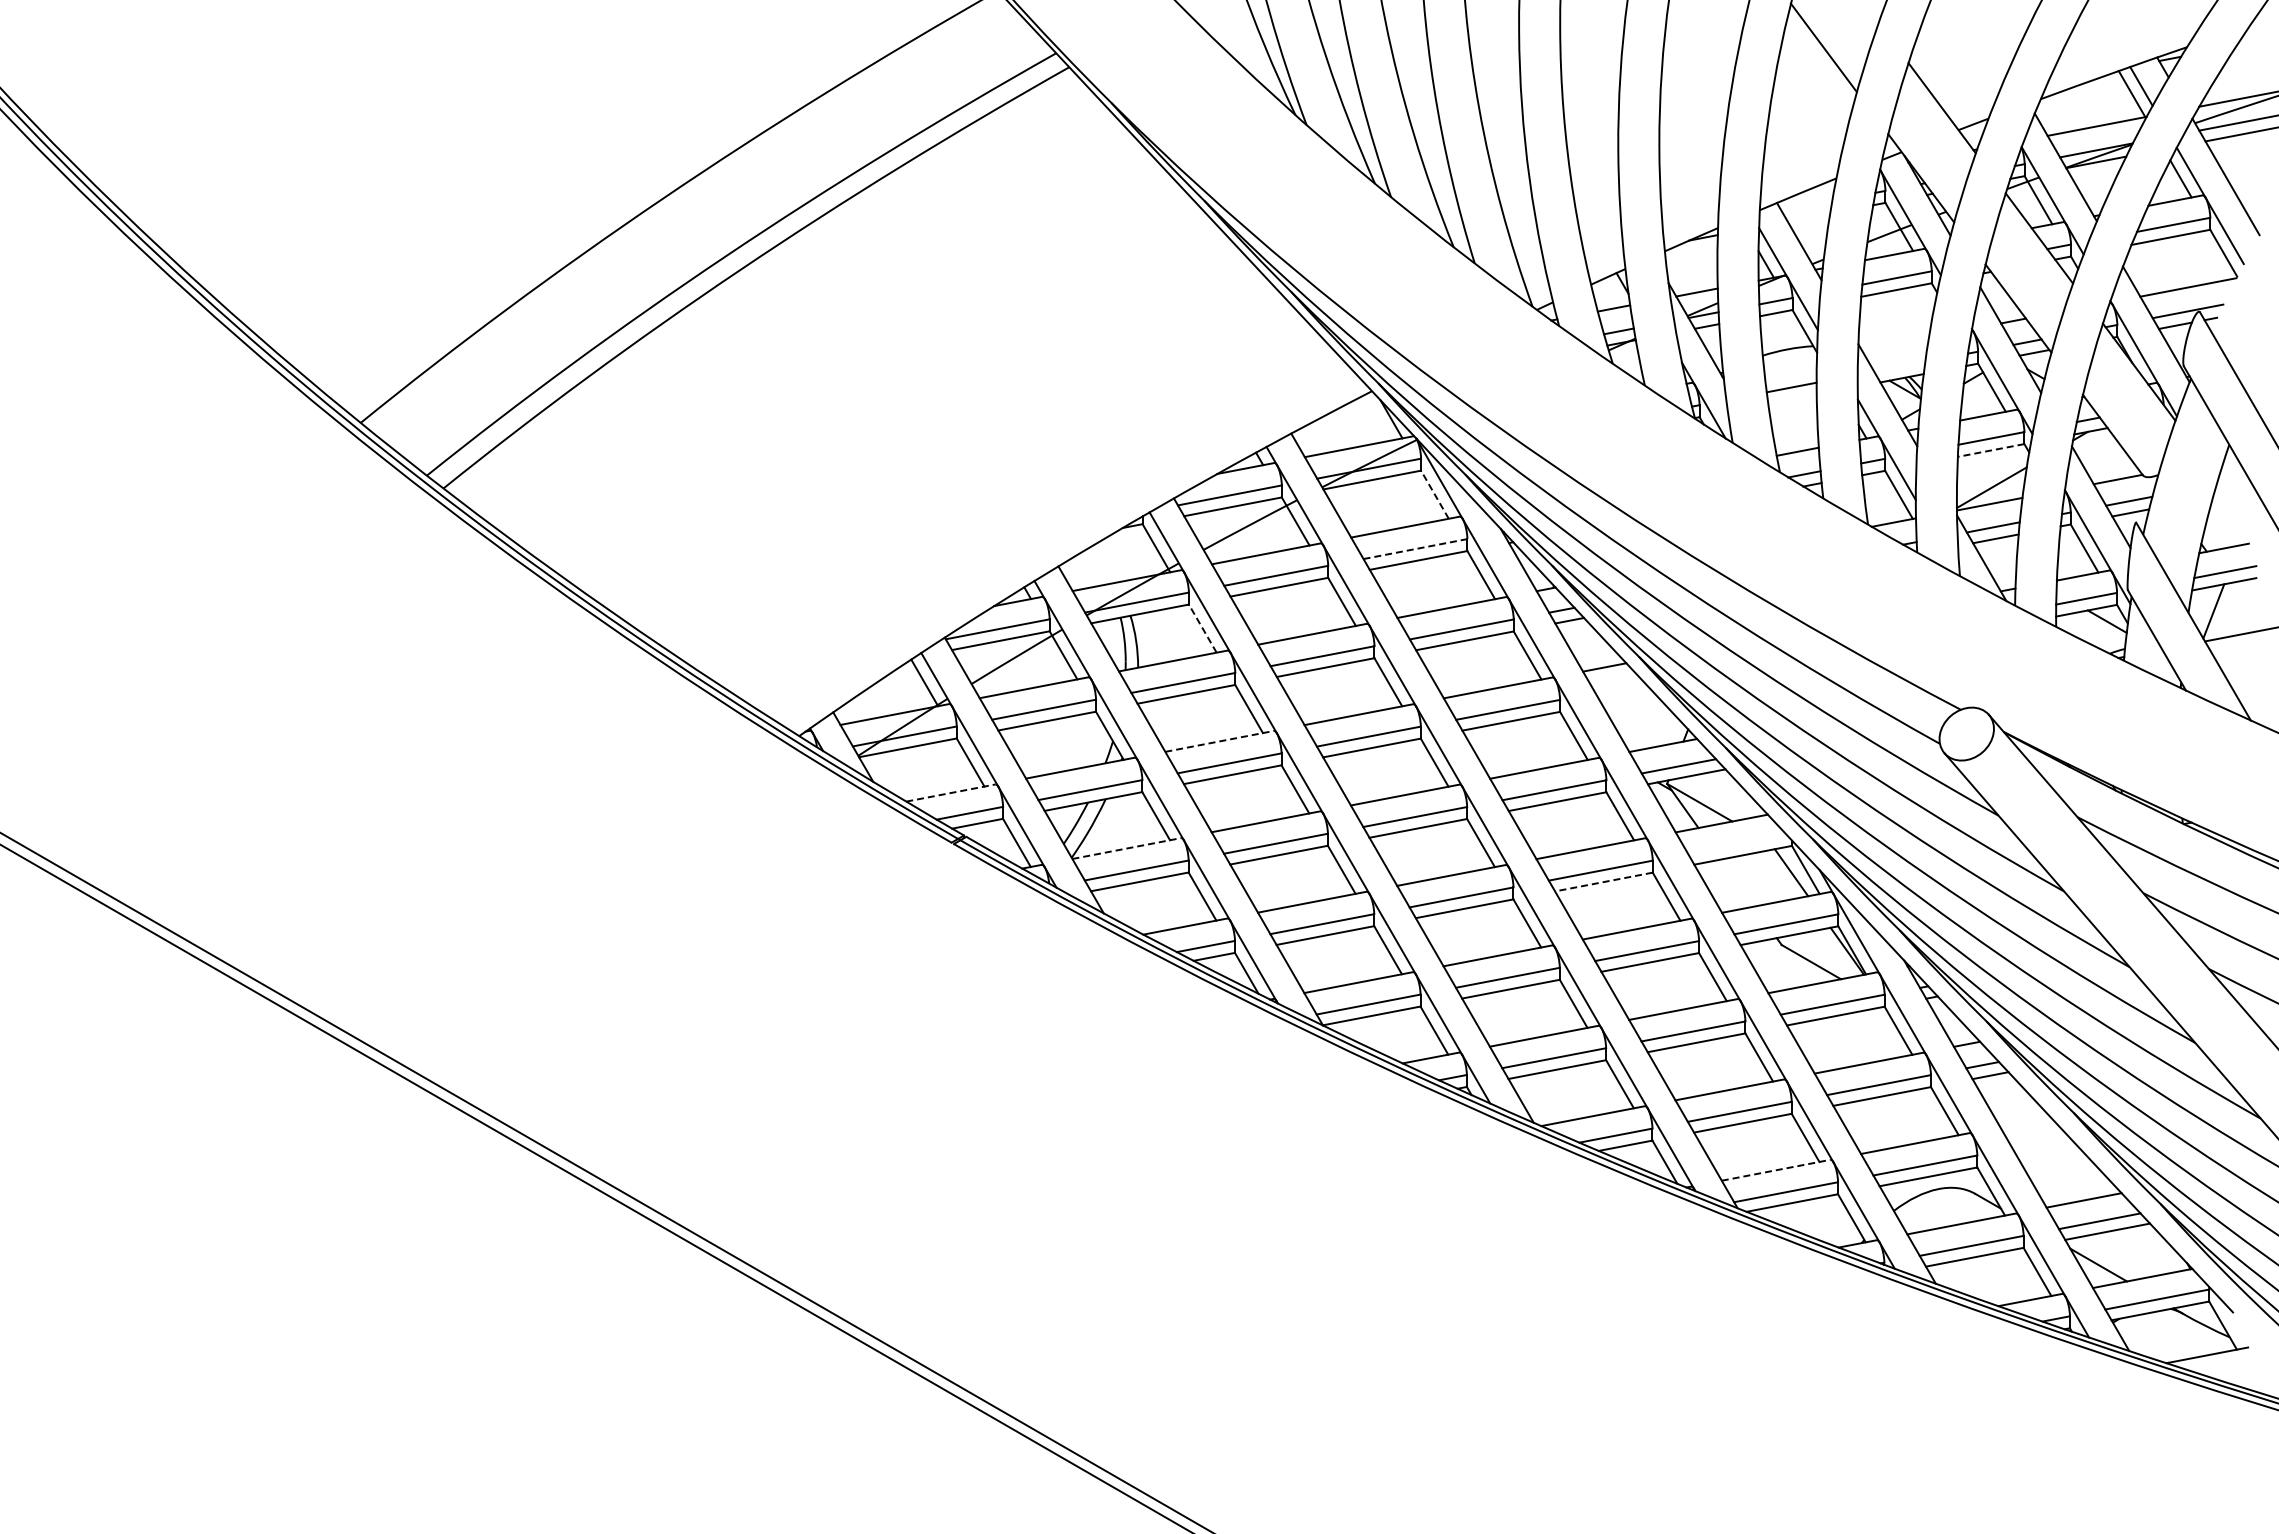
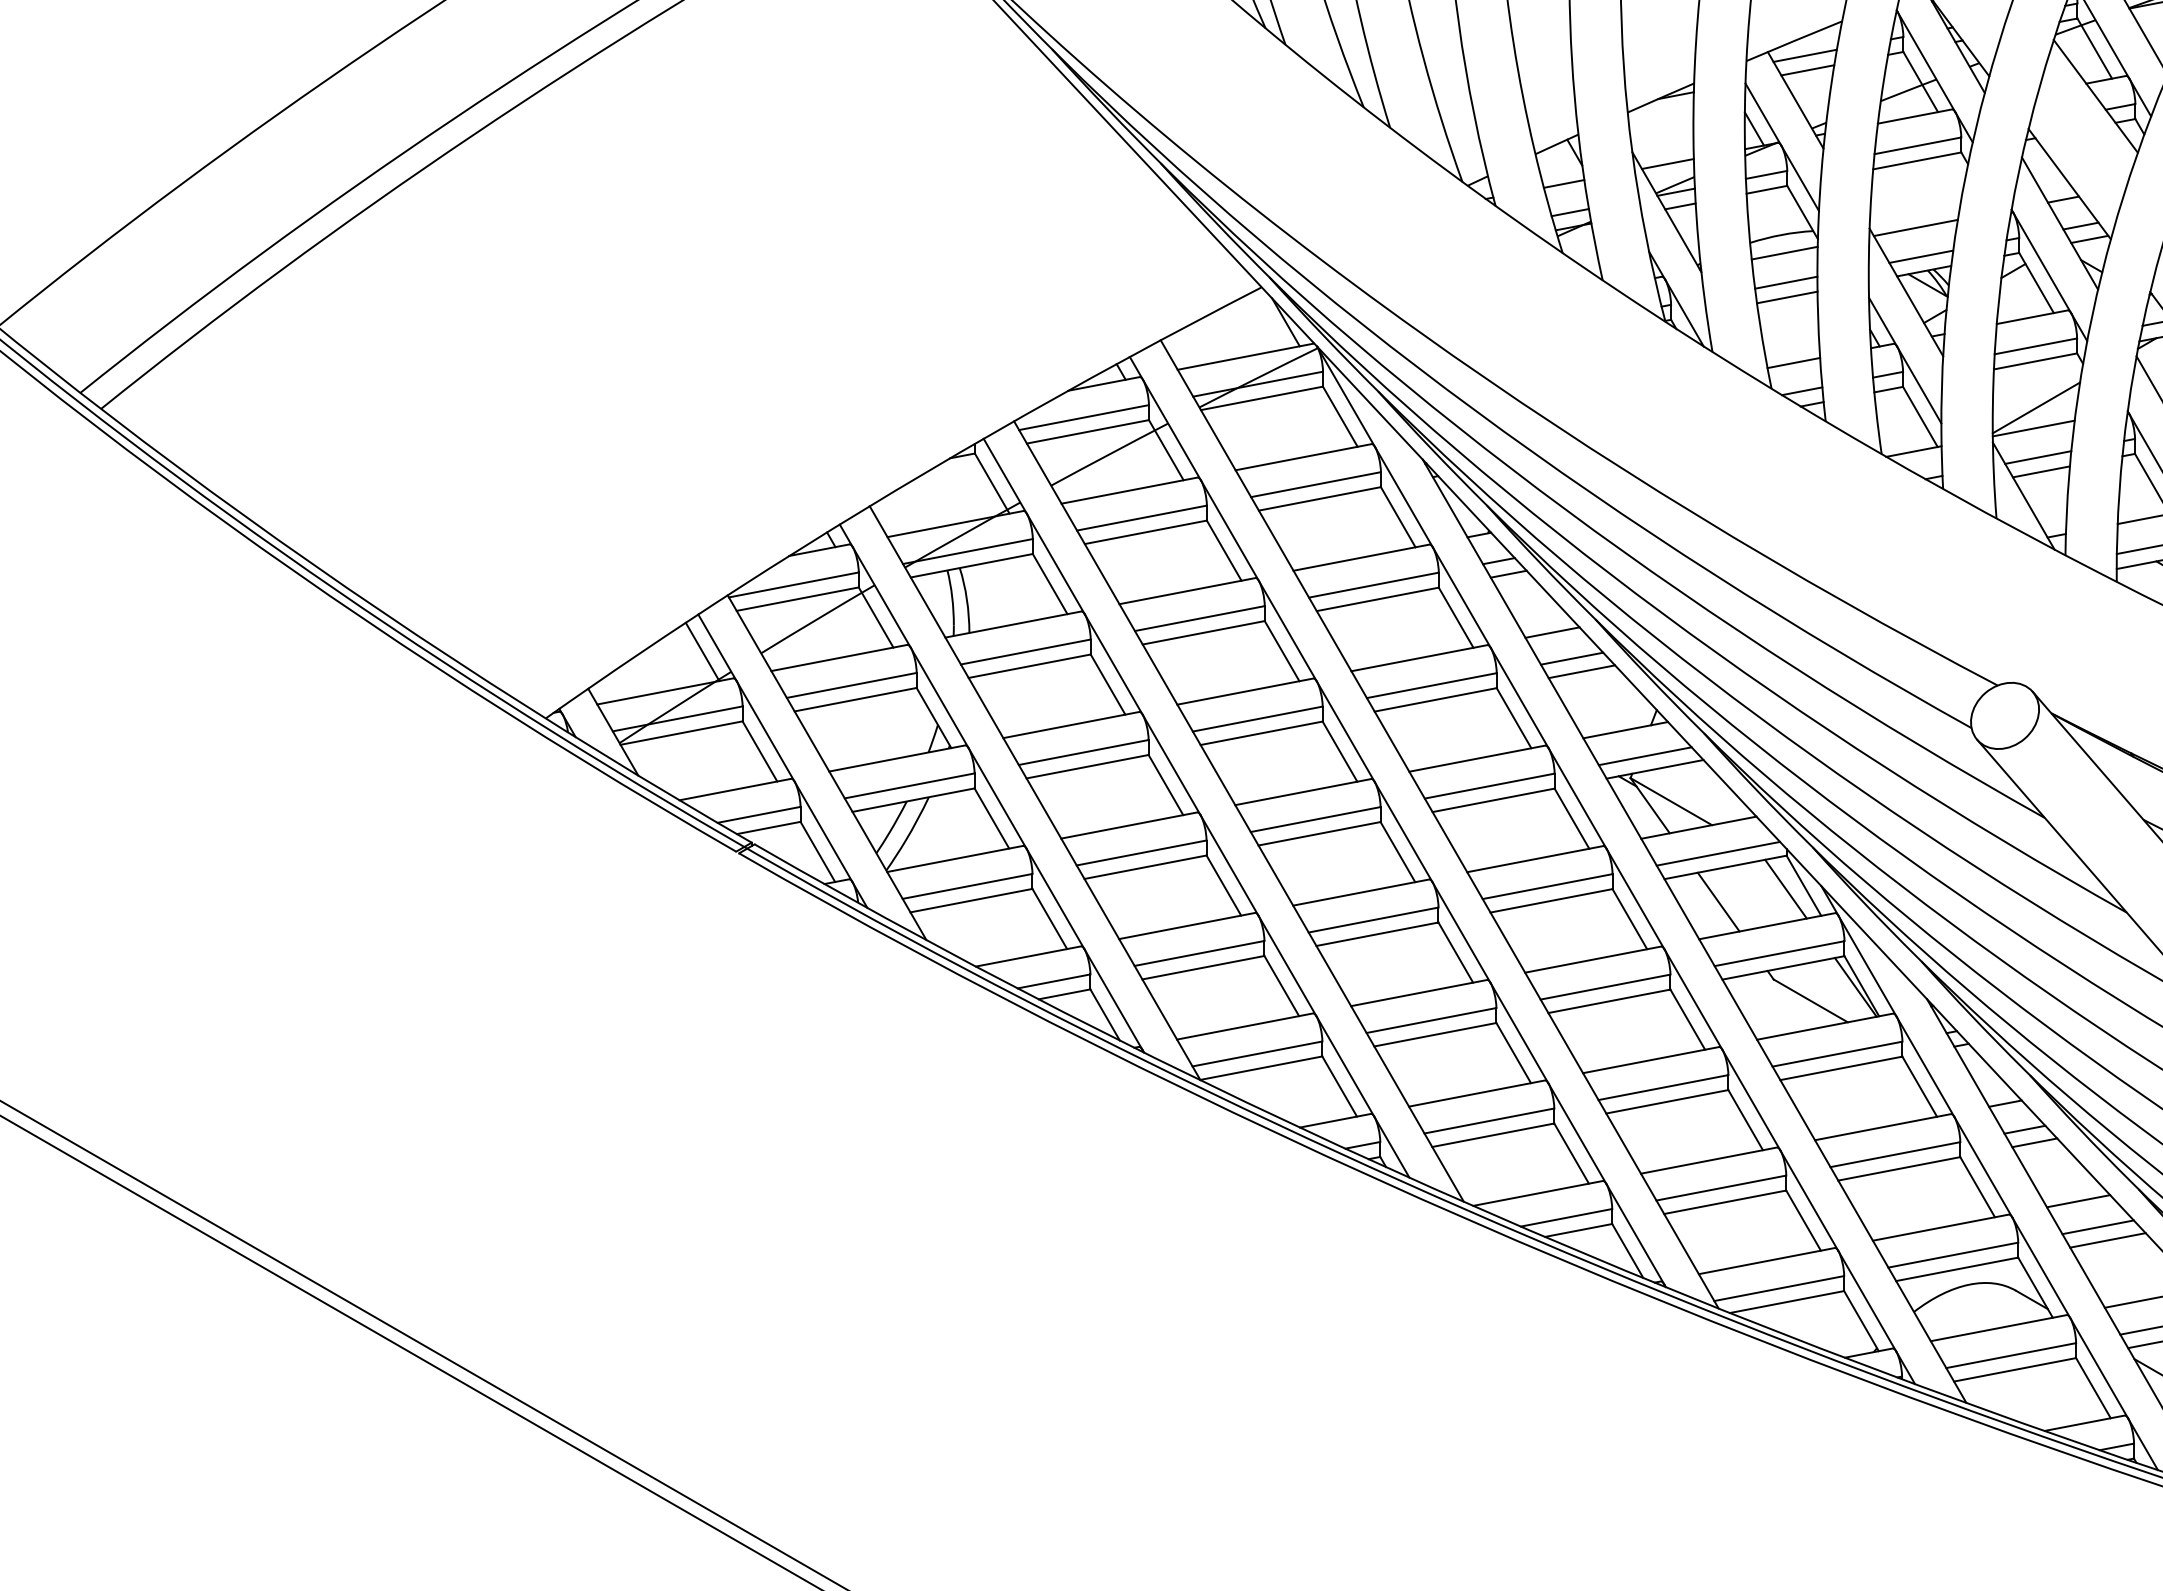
line: (1806, 205) -> (1804, 55), added
line: (1808, 217) -> (1807, 70), added
line: (1894, 343) -> (1914, 227), added
line: (1790, 363) -> (1784, 252), added
line: (1899, 366) -> (1920, 256), added
line: (1792, 398) -> (1787, 296), added
line: (1991, 450) -> (2035, 361), dashed -> solid
line: (1434, 494) -> (1339, 416), dashed -> solid
line: (1415, 549) -> (1316, 485), dashed -> solid
line: (1202, 628) -> (1049, 583), dashed -> solid
line: (1620, 688) -> (1572, 658), added
line: (1627, 698) -> (1581, 671), added
line: (1220, 741) -> (1072, 725), dashed -> solid
line: (950, 793) -> (734, 790), dashed -> solid
line: (1737, 843) -> (1718, 852), added
line: (1127, 848) -> (956, 858), dashed -> solid
line: (1603, 882) -> (1551, 901), dashed -> solid
line: (1737, 882) -> (1718, 901), added
line: (2025, 1122) -> (2078, 1201), added
line: (2040, 1142) -> (2097, 1226), added
line: (2048, 1153) -> (2107, 1240), added
line: (1776, 1170) -> (1767, 1261), dashed -> solid

